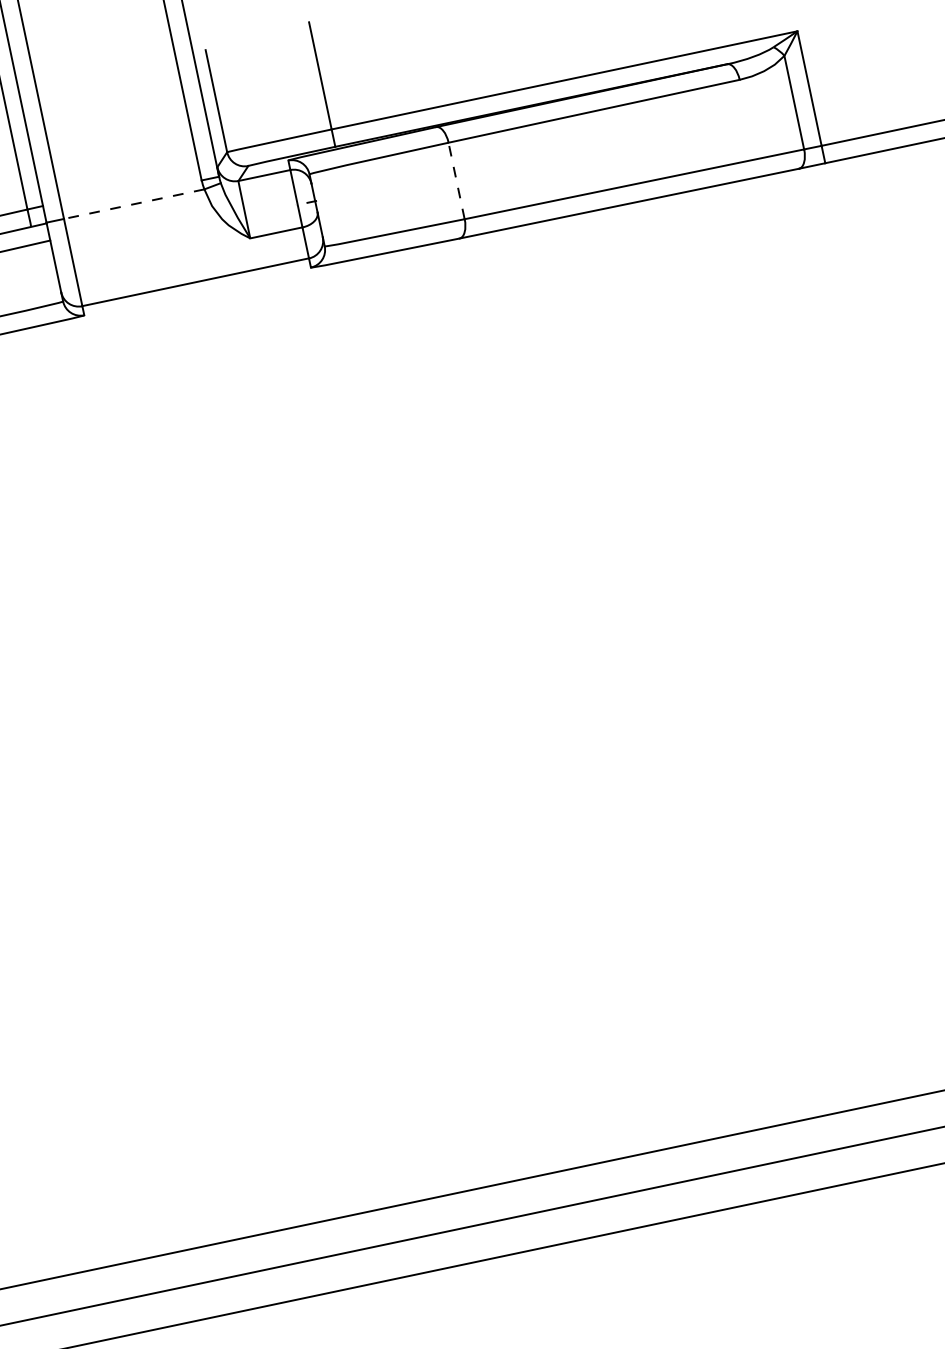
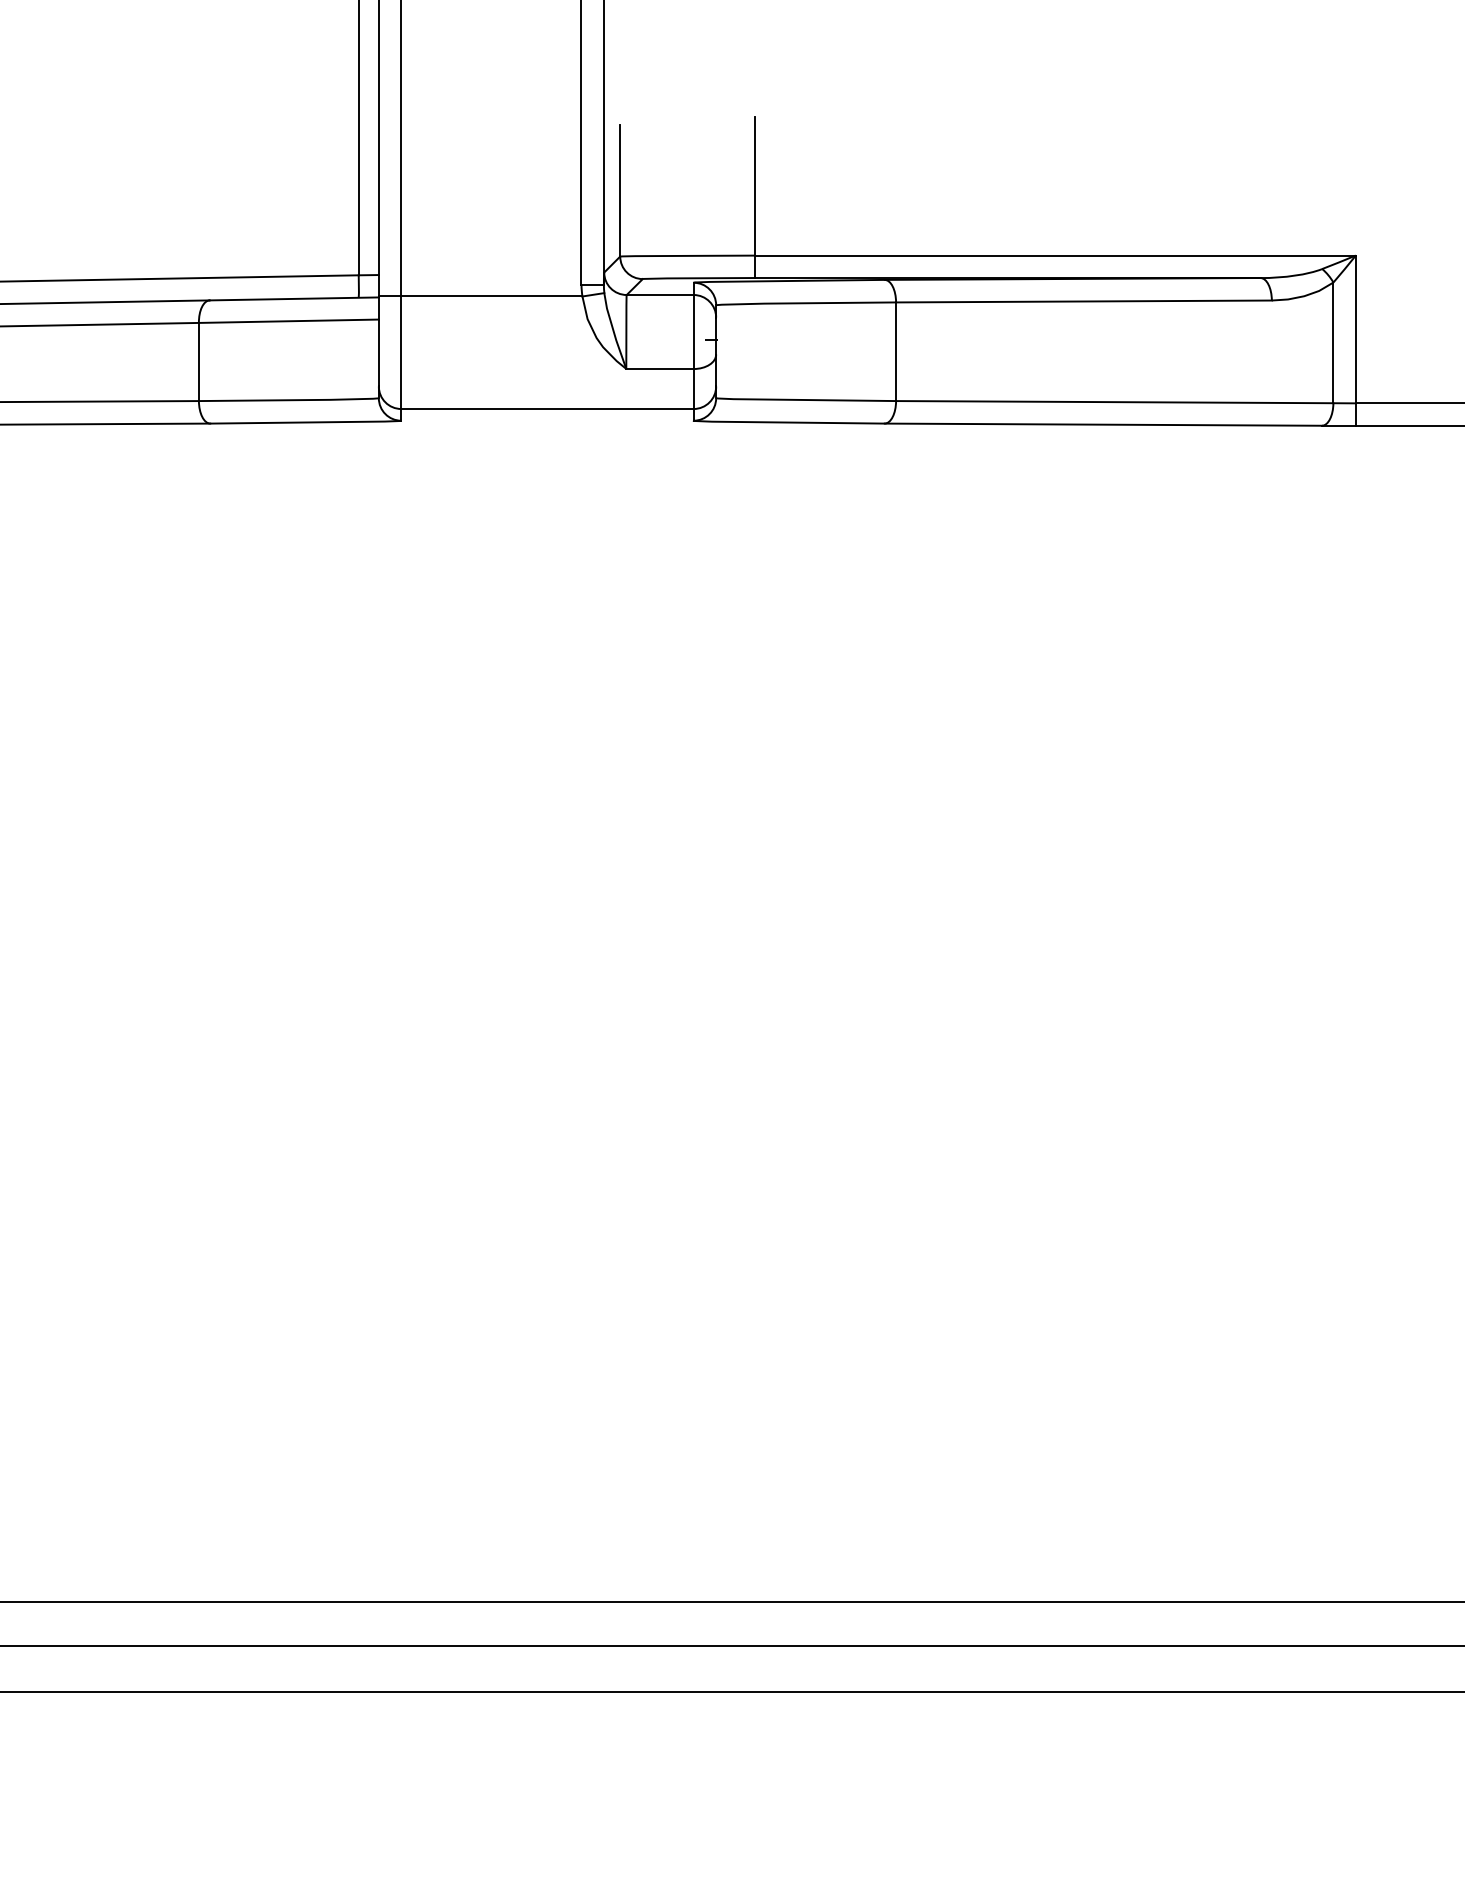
line: (456, 180) -> (896, 351), dashed -> solid
line: (133, 204) -> (491, 296), dashed -> solid

